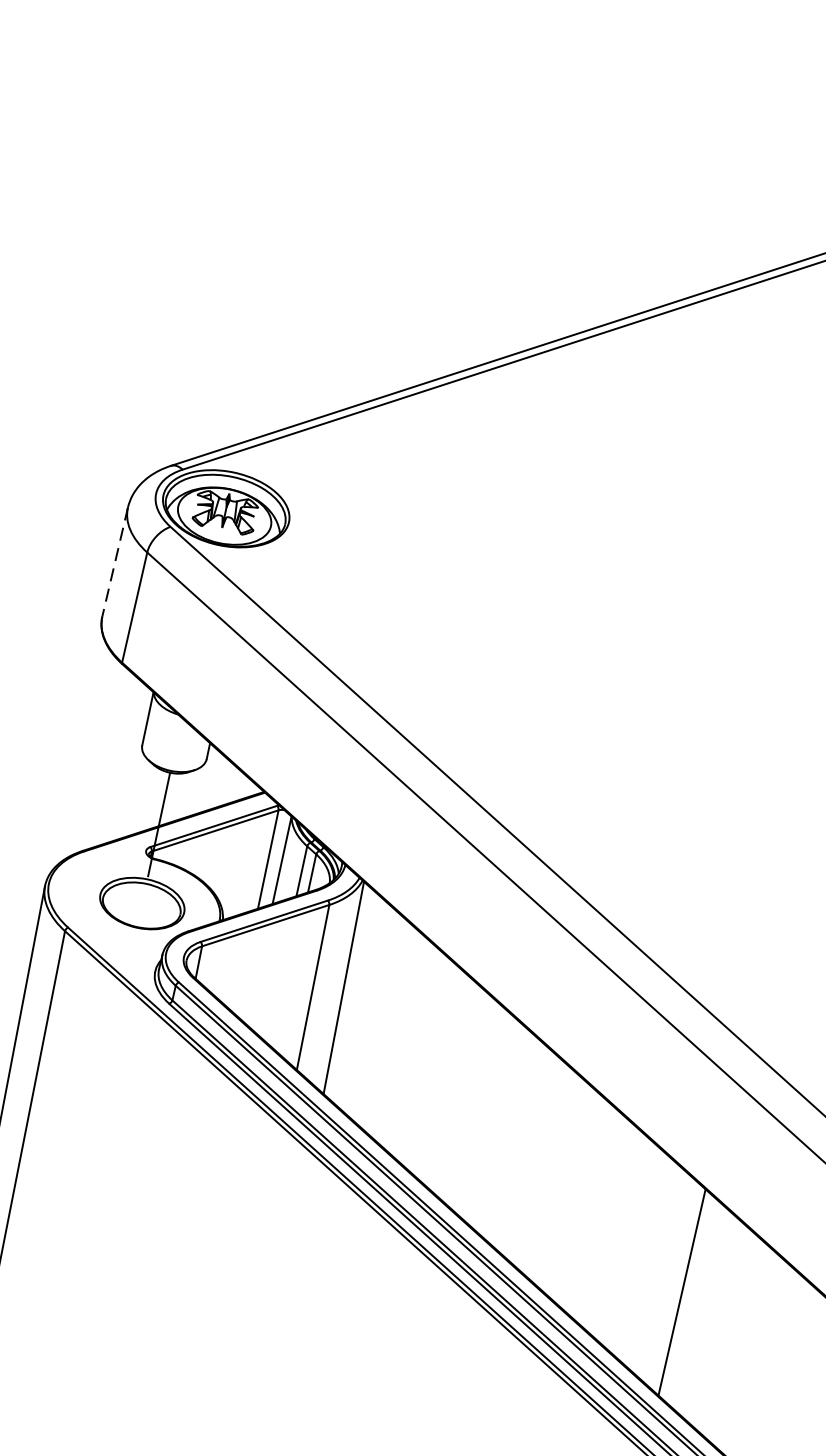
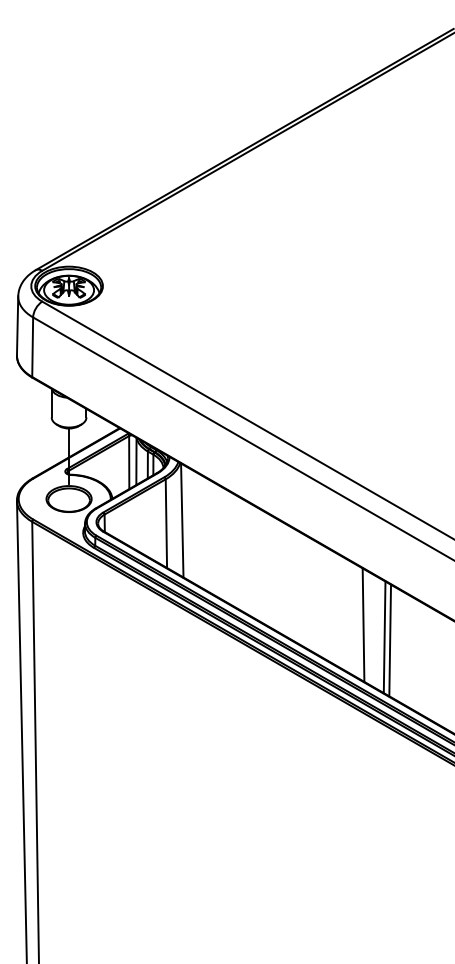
line: (115, 561) -> (17, 325), dashed -> solid
line: (638, 1252) -> (363, 624), added
line: (672, 1284) -> (384, 637), added

